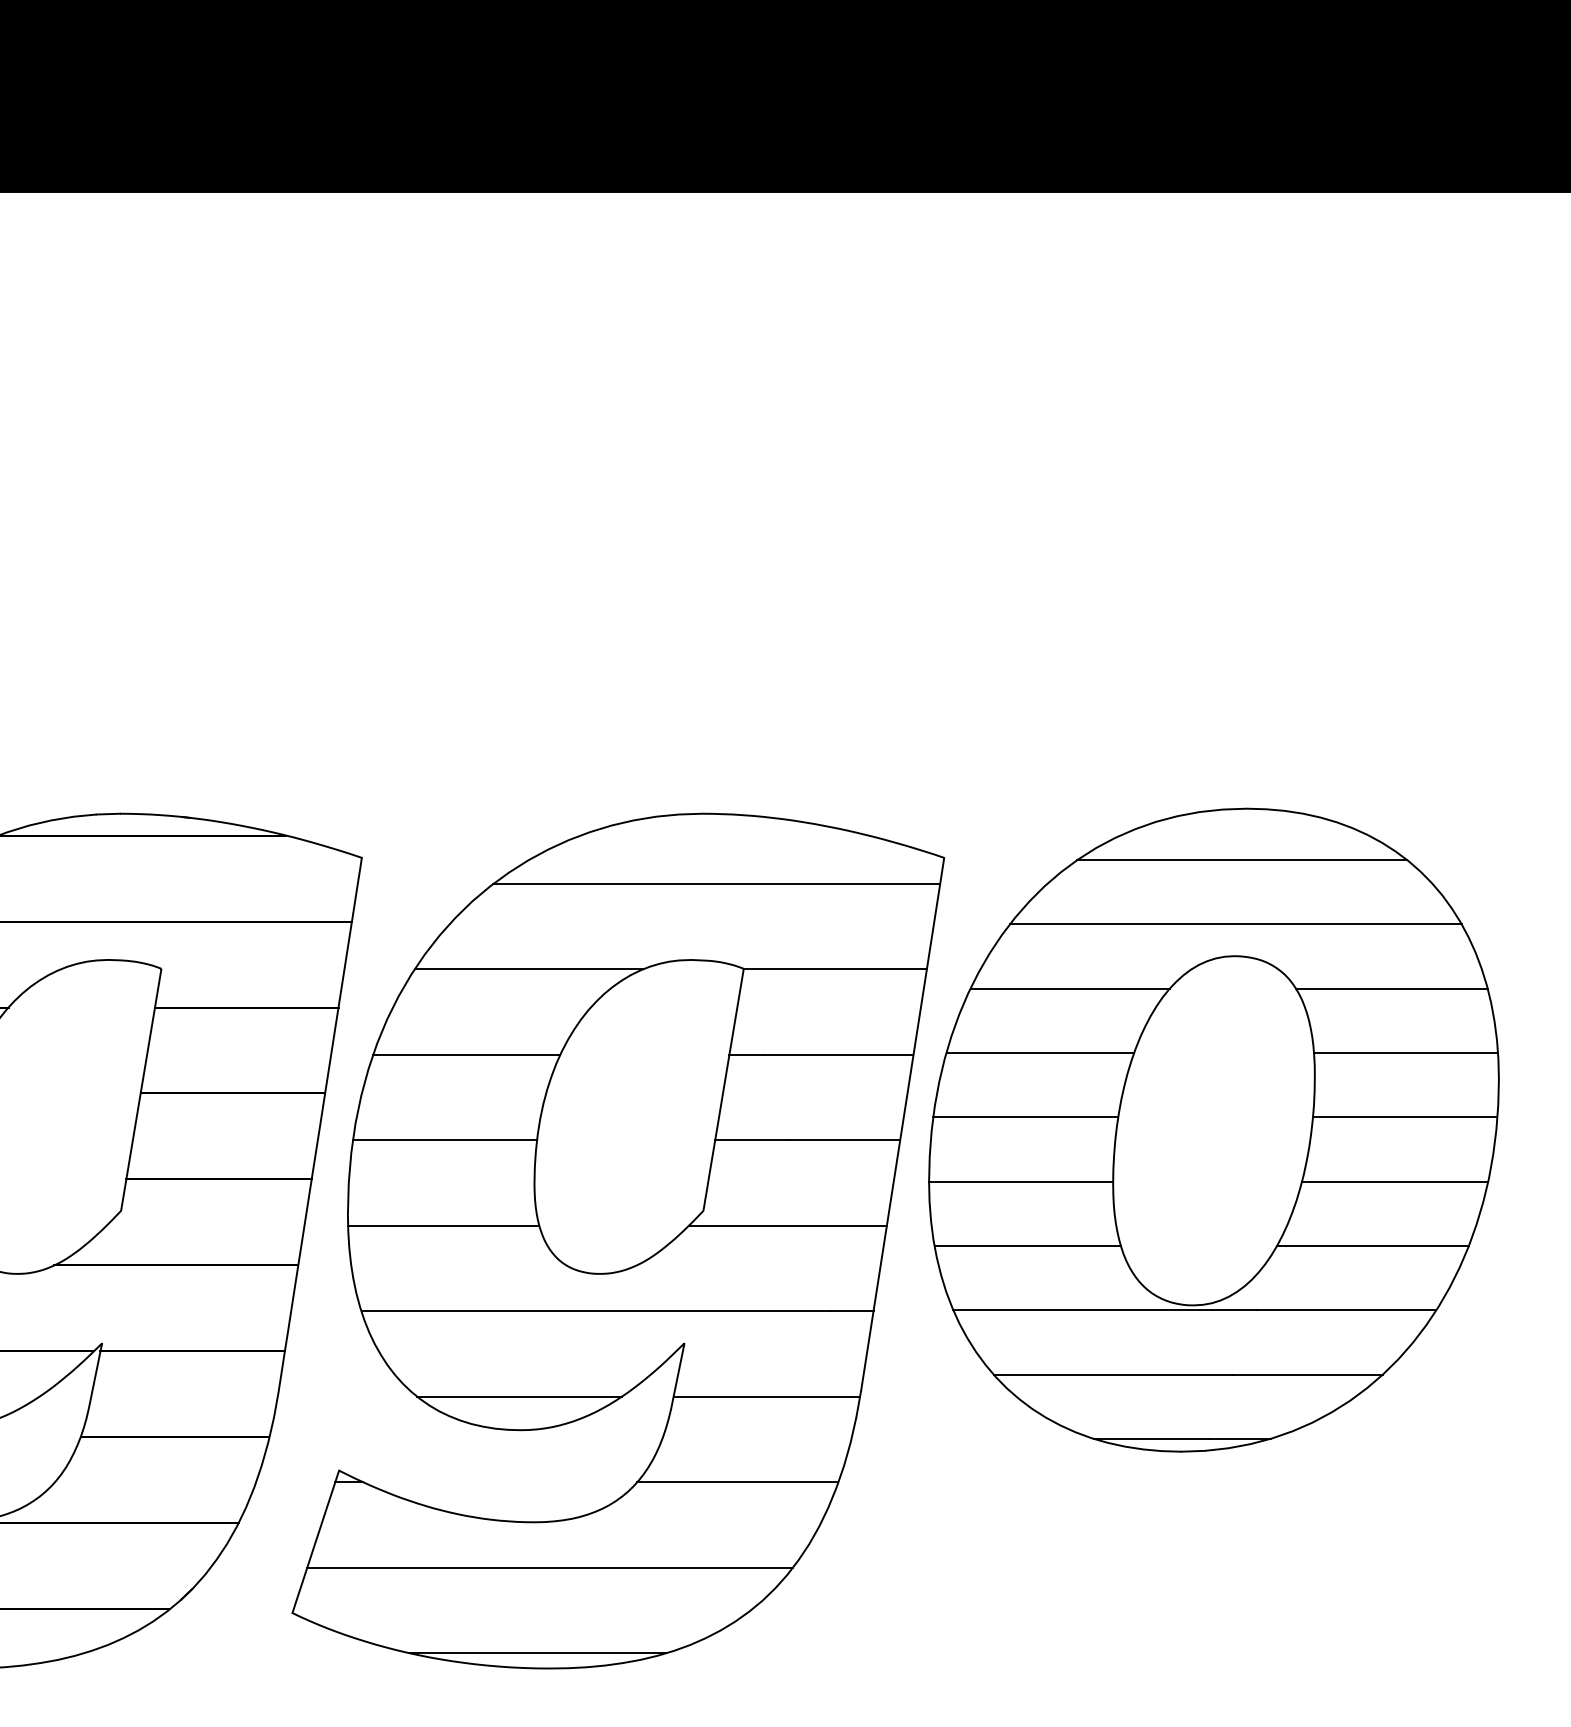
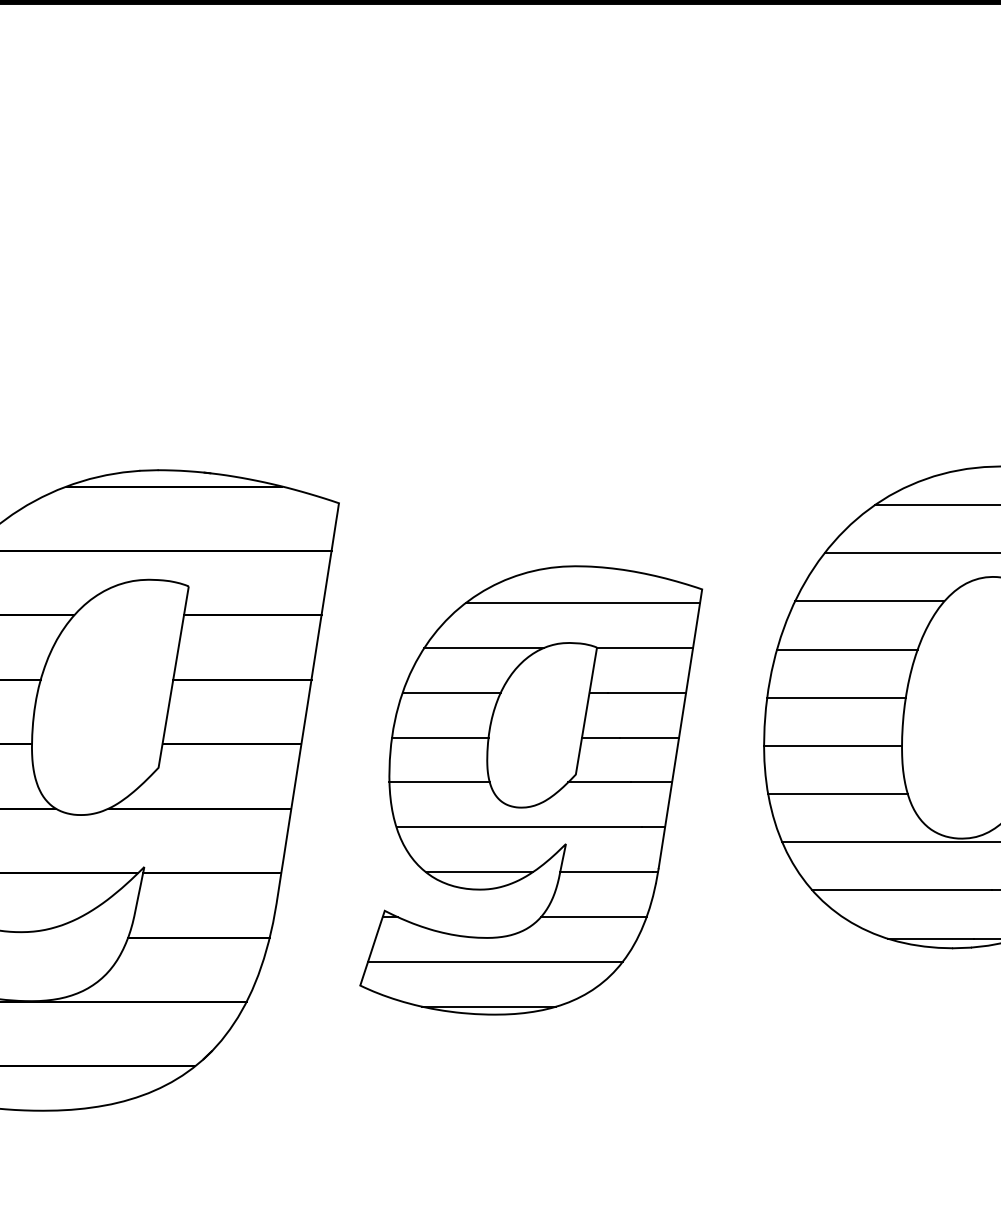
part: (618, 1240) -> (531, 790), size x0.7

